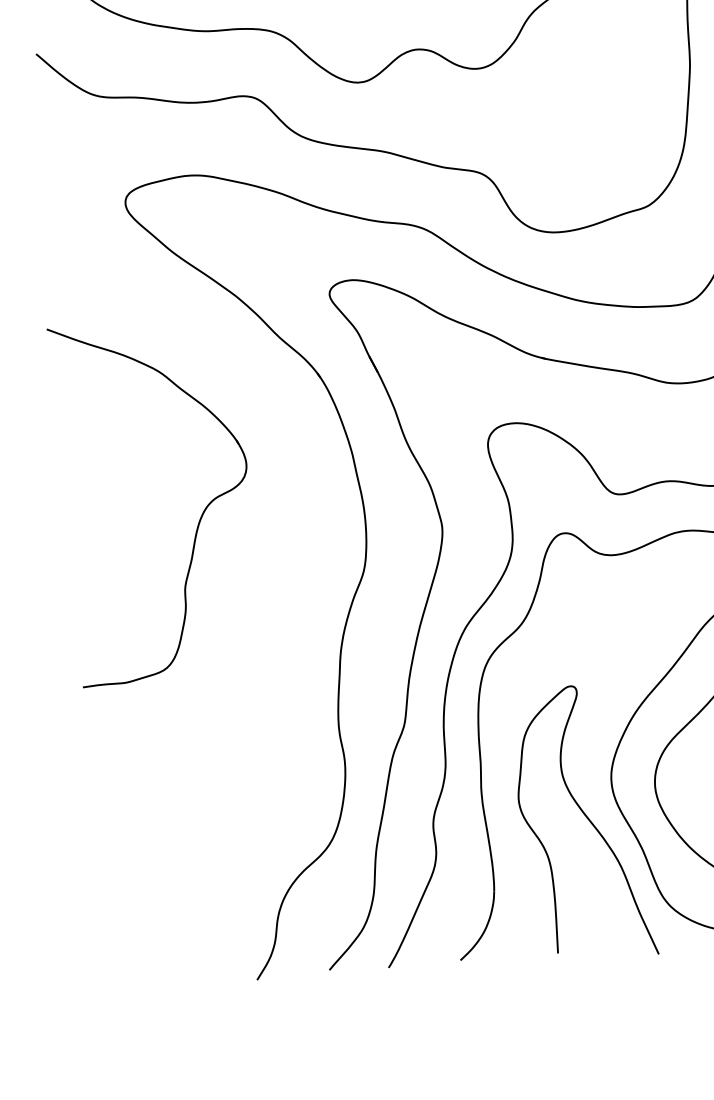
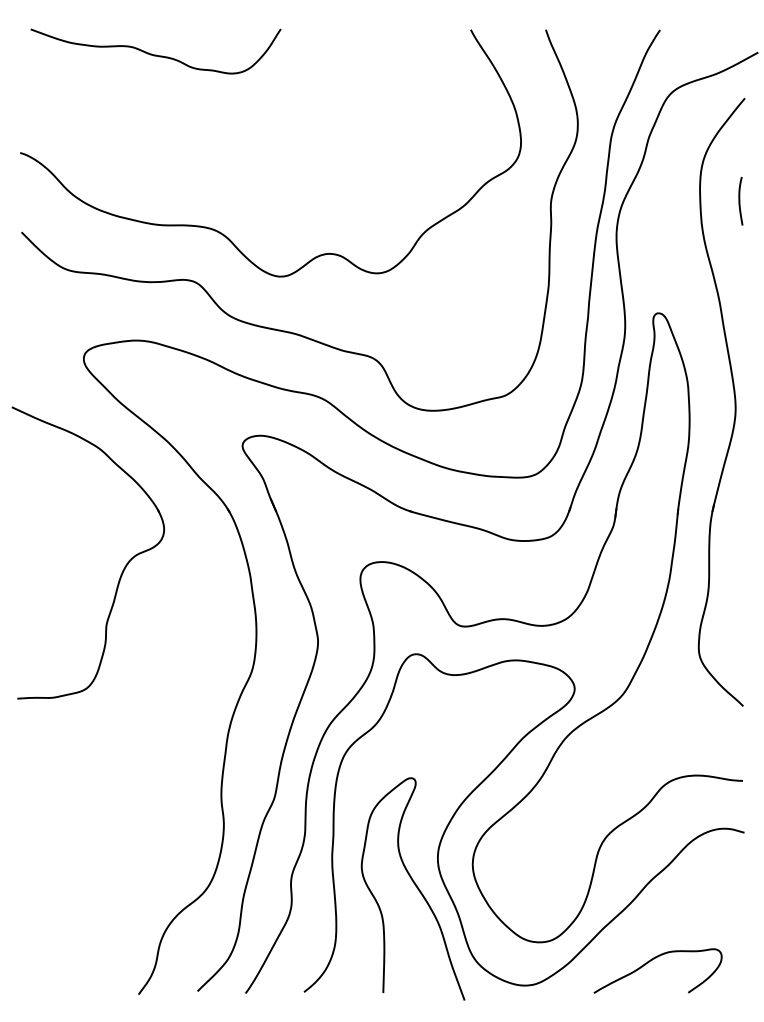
part: (199, 519) -> (122, 570), moved

